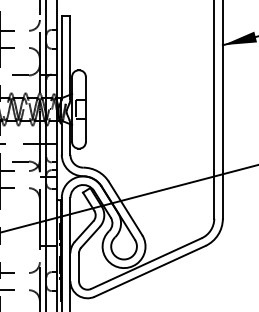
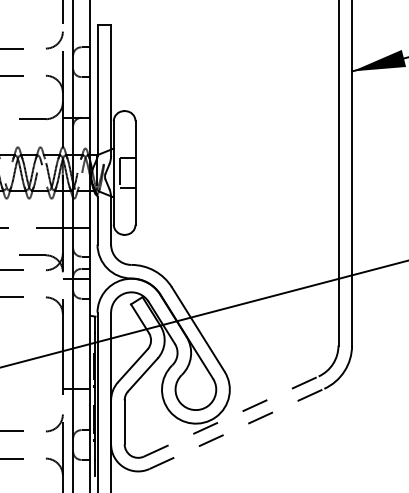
line: (146, 263) -> (231, 416), solid -> dashed
line: (150, 271) -> (237, 429), solid -> dashed

